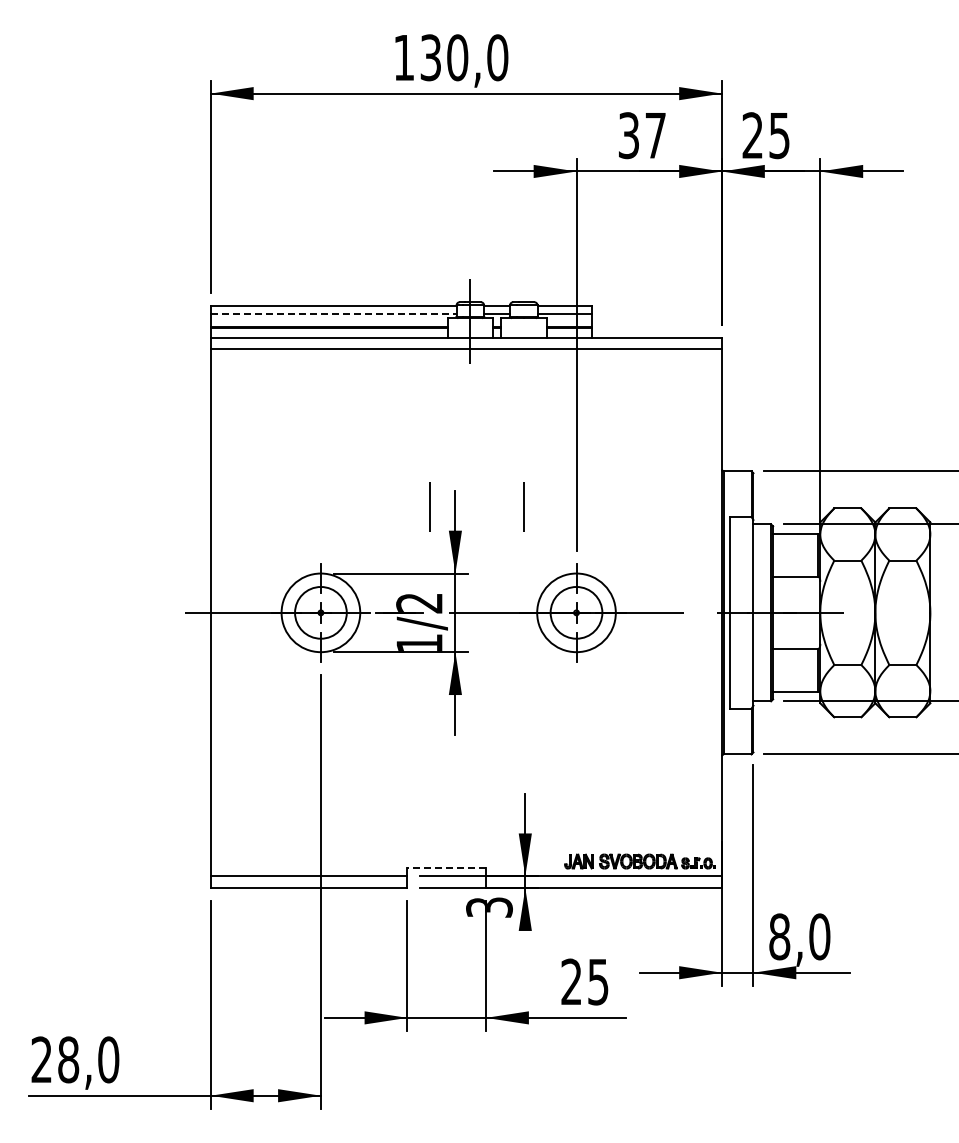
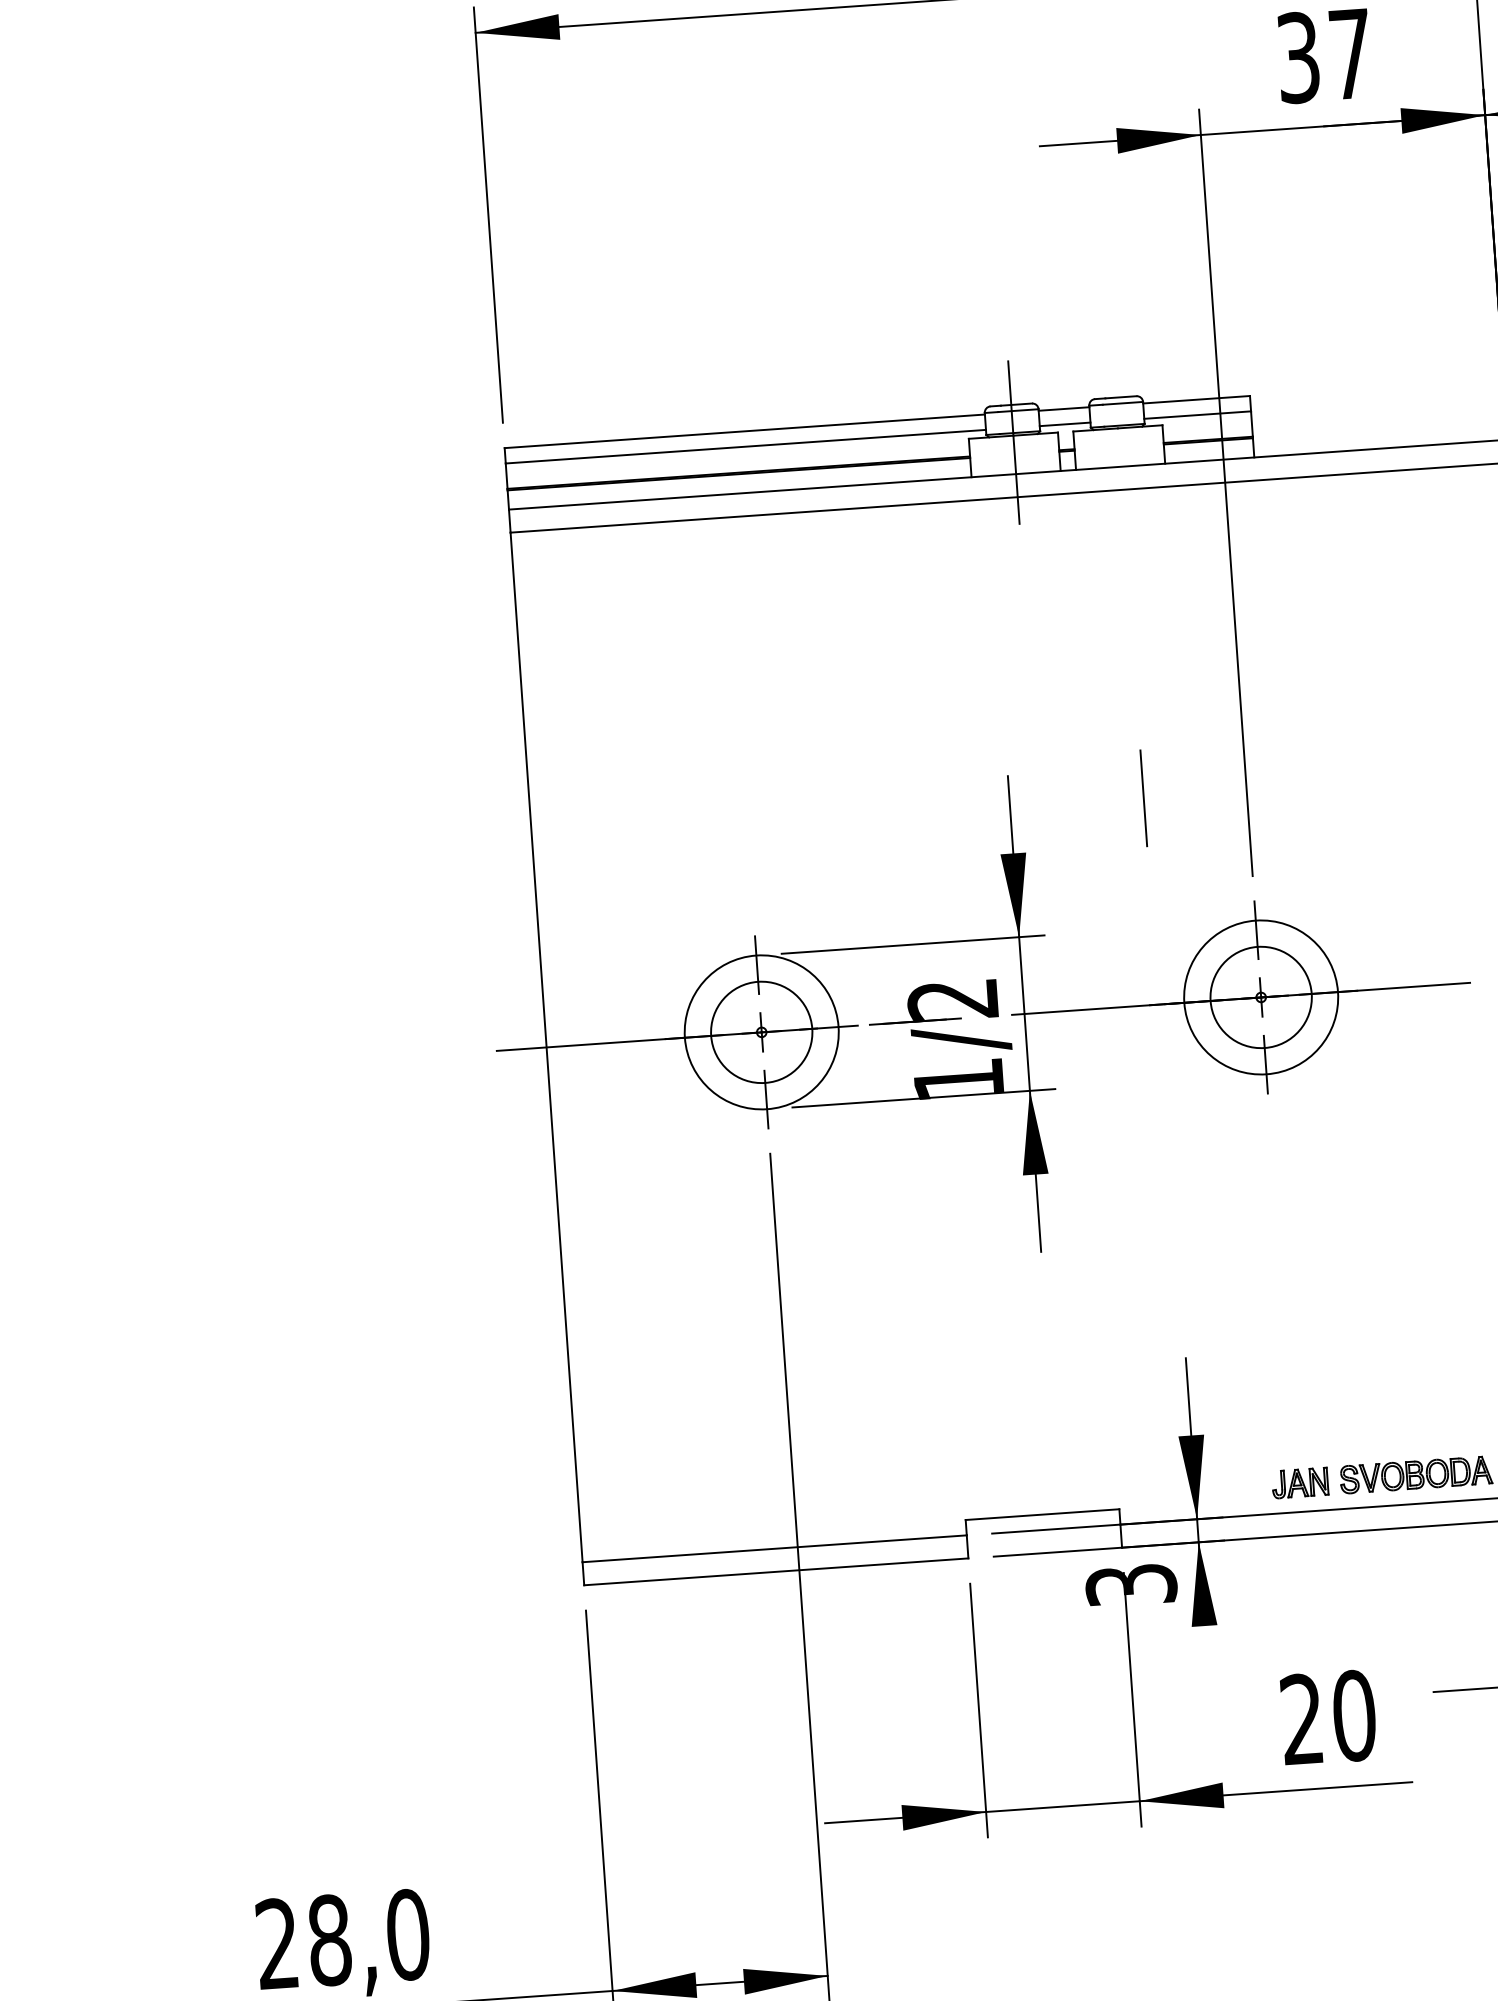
line: (333, 314) -> (745, 447), dashed -> solid
line: (429, 506) -> (959, 809), removed
line: (446, 868) -> (1042, 1514), dashed -> solid
text: (598, 981) -> (1354, 1714), 25 -> 20

